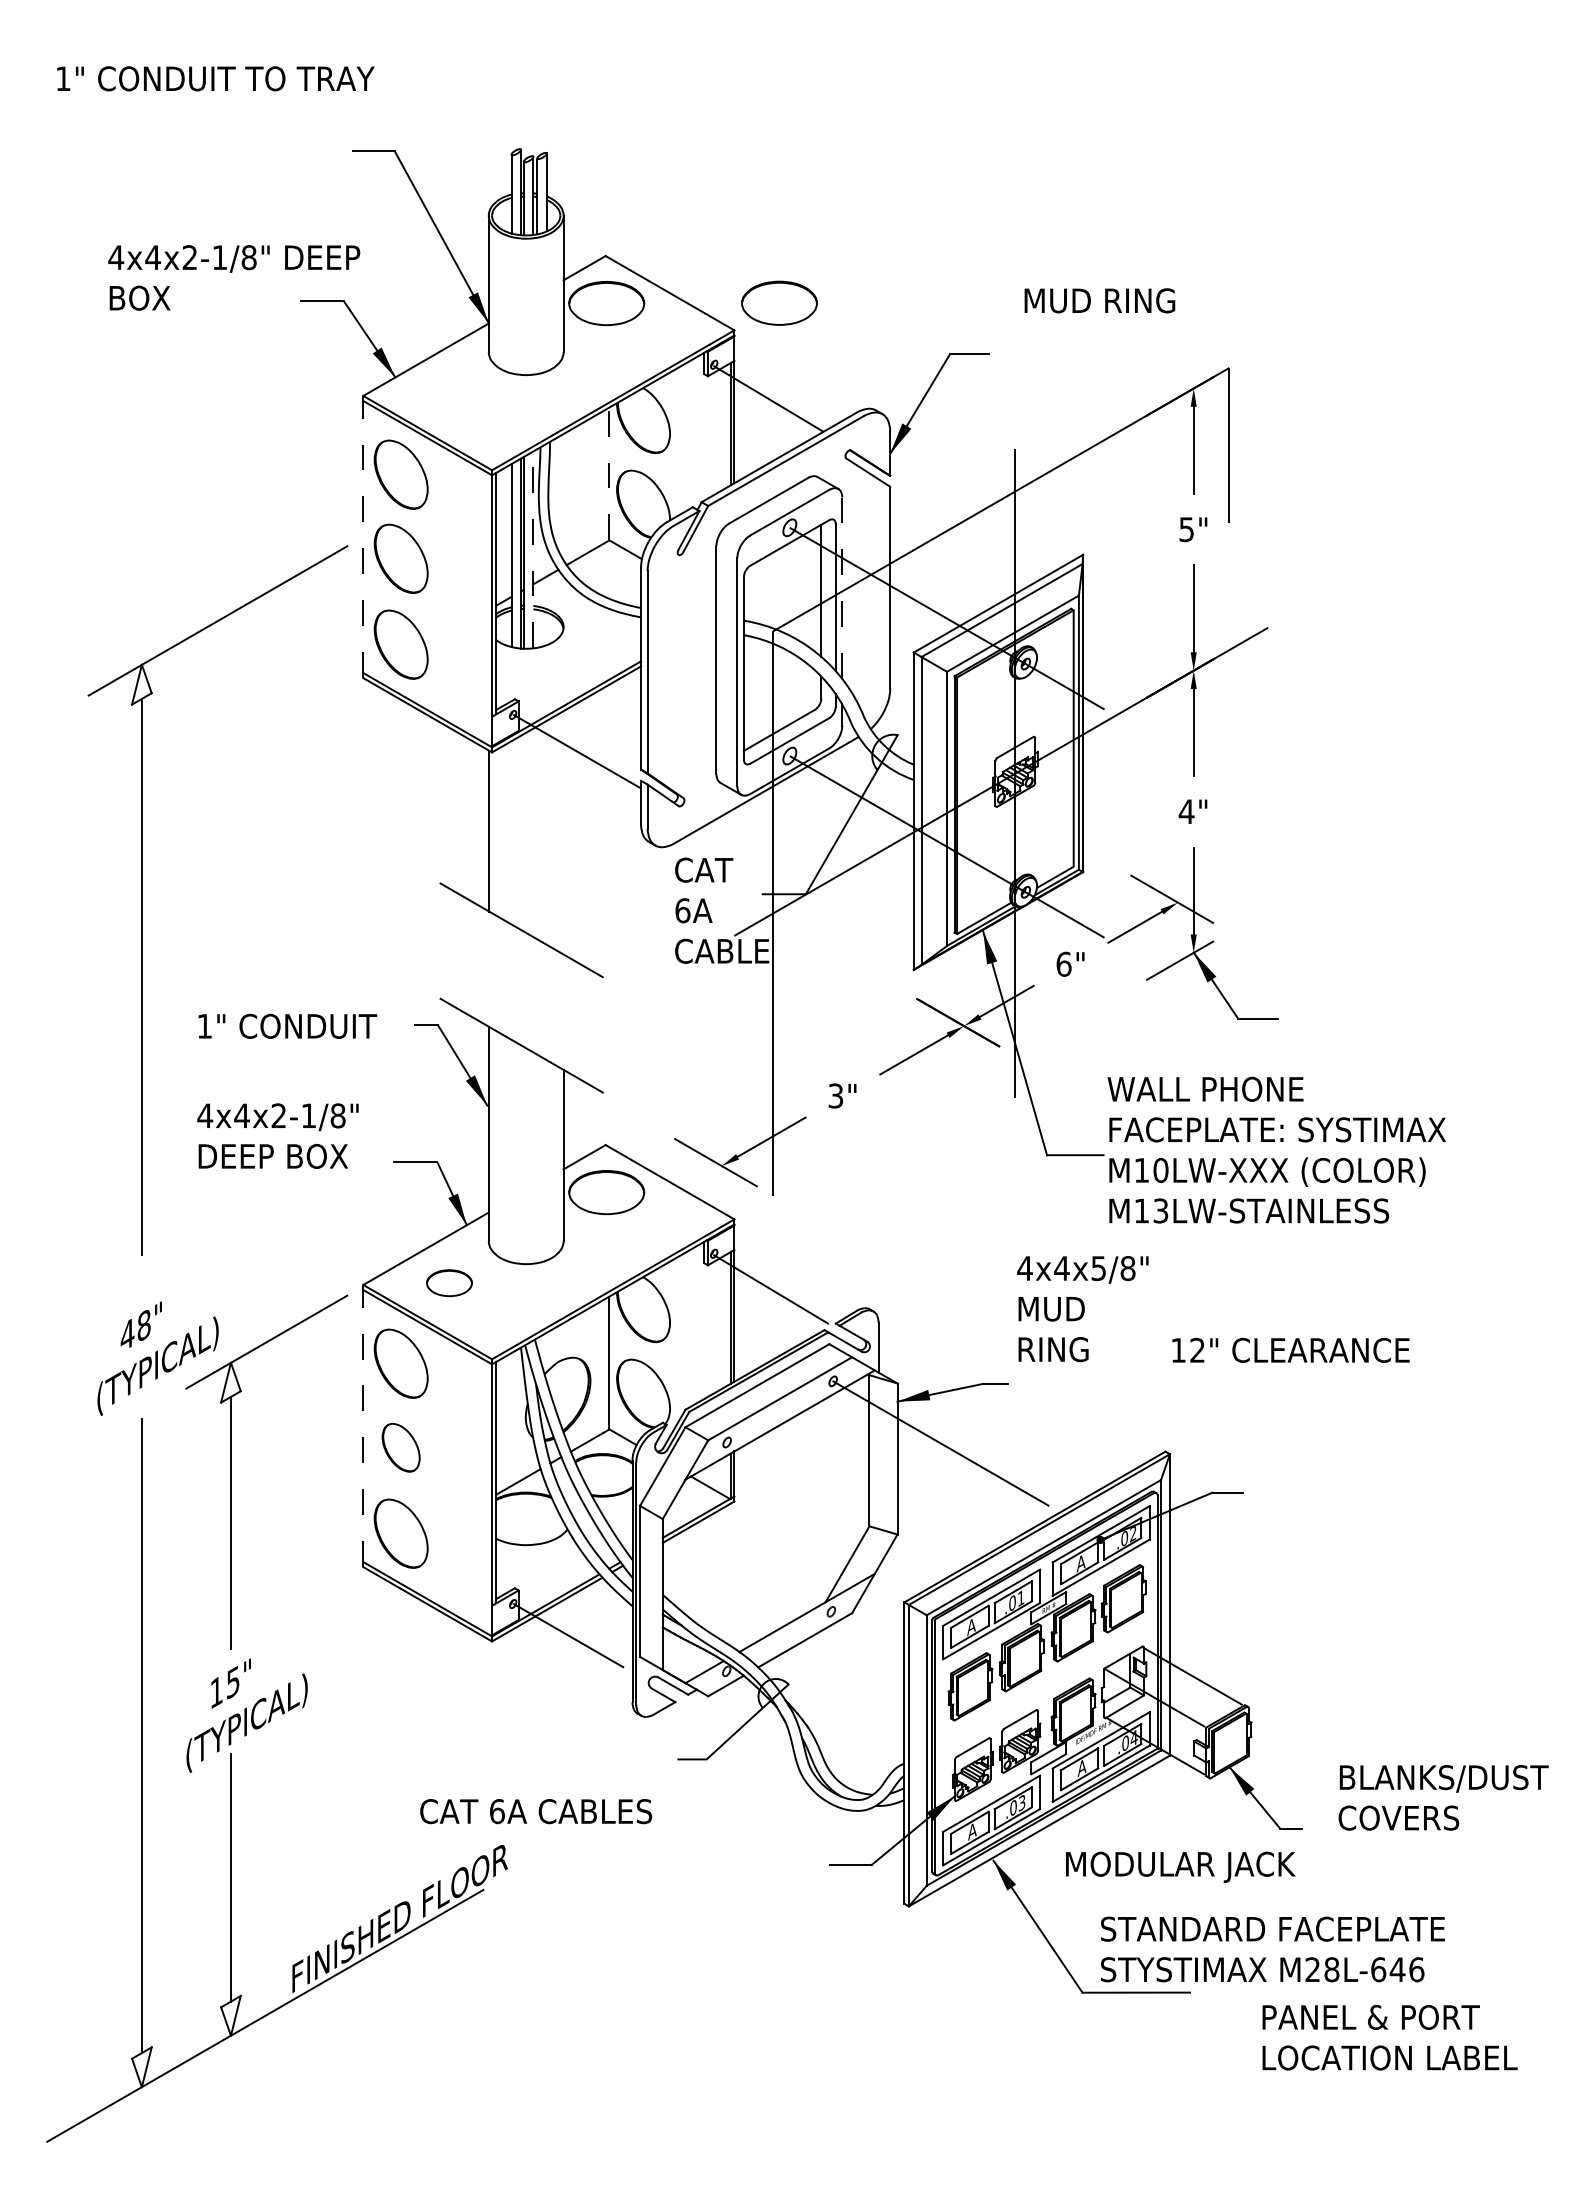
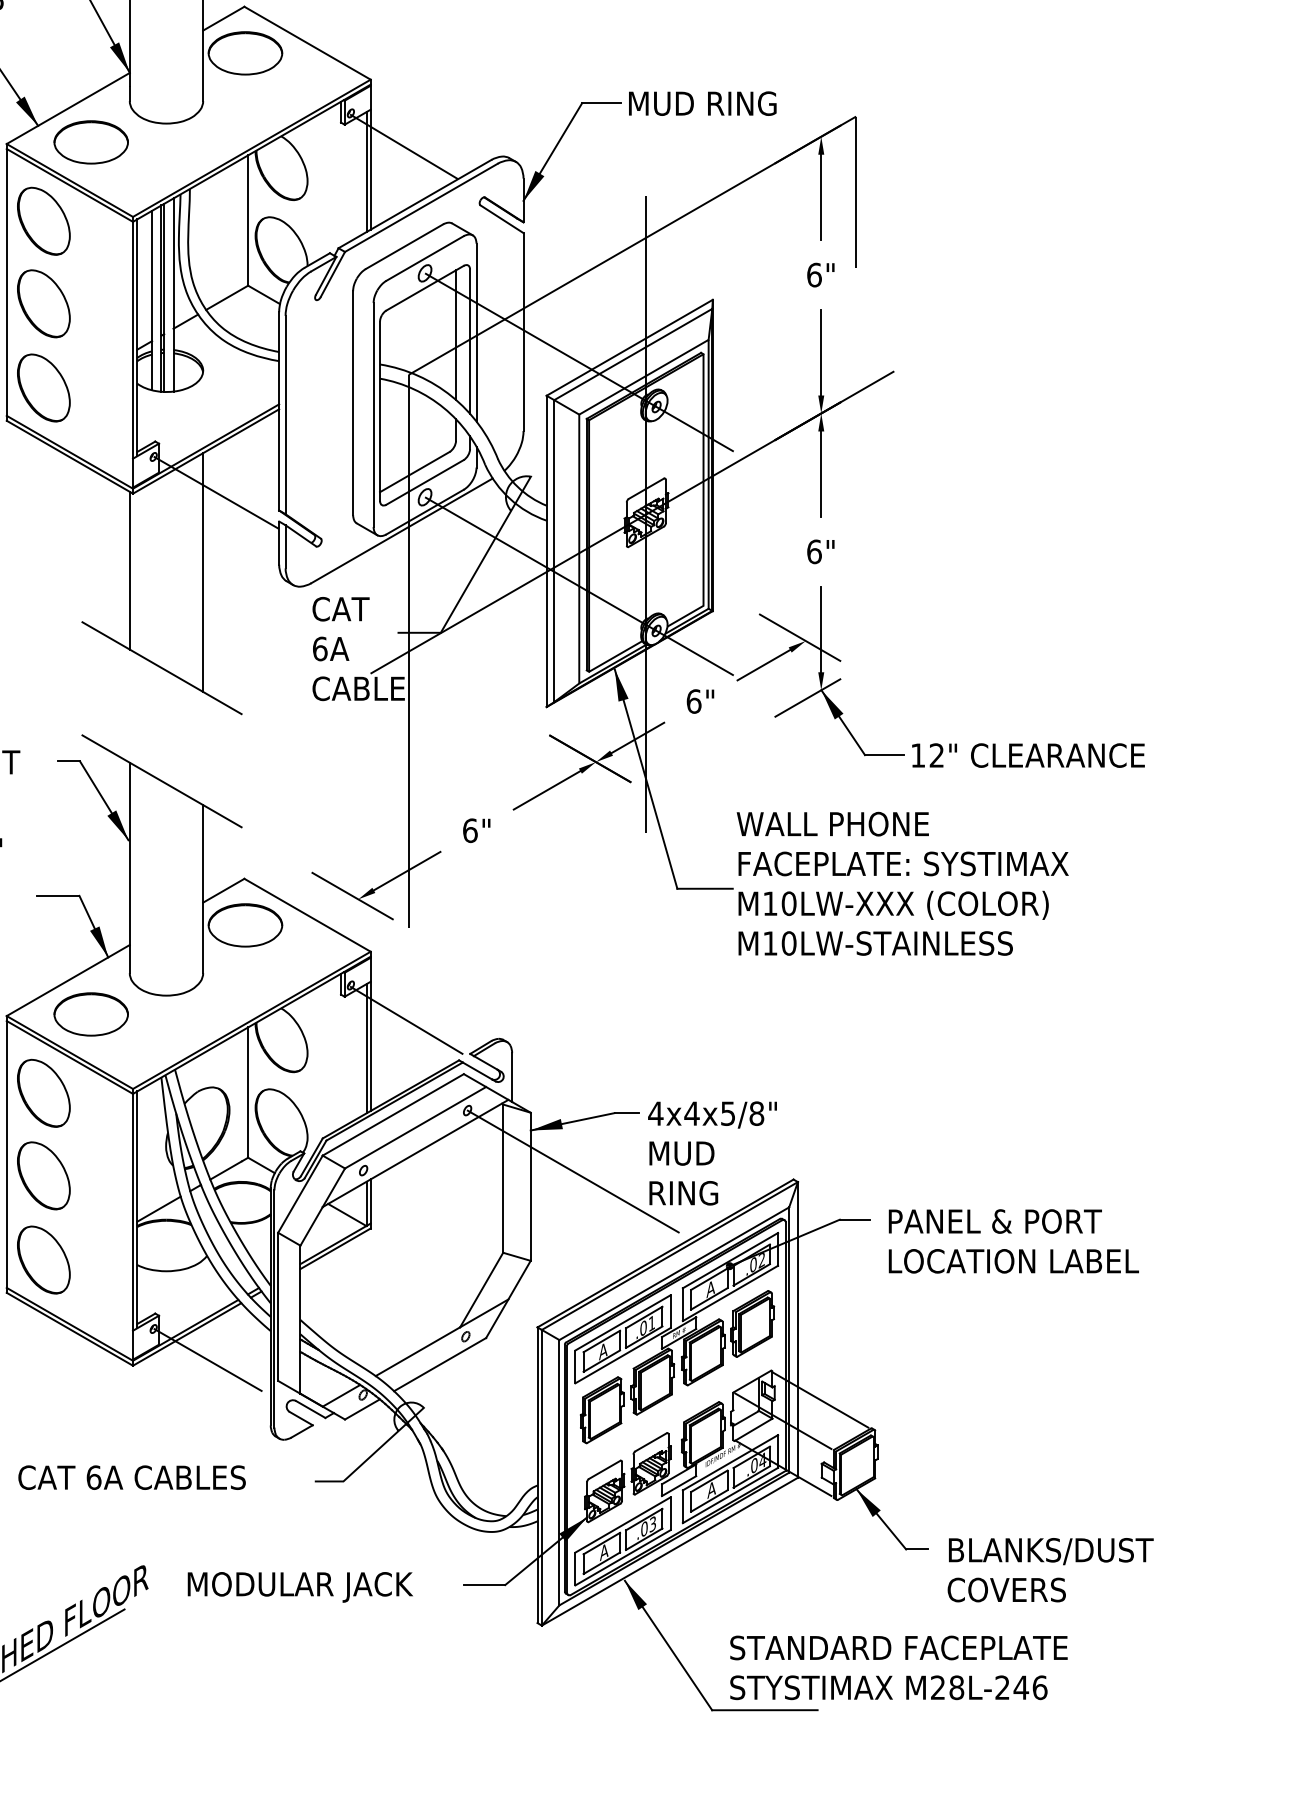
text: (1099, 300) -> (702, 103), moved
part: (779, 302) -> (91, 141), moved
line: (609, 473) -> (248, 220), dashed -> solid
text: (1186, 529) -> (814, 275), 5" -> 6"
line: (363, 536) -> (6, 281), dashed -> solid
line: (533, 549) -> (173, 294), dashed -> solid
line: (842, 588) -> (476, 332), dashed -> solid
text: (1186, 811) -> (814, 551), 4" -> 6"
line: (563, 832) -> (203, 572), added
text: (835, 1095) -> (469, 830), 3" -> 6"
text: (1160, 1210) -> (788, 943), M13LW-STAINLESS -> M10LW-STAINLESS
part: (449, 1282) -> (91, 1013), size x1.67
text: (1082, 1309) -> (712, 1153), moved
text: (1290, 1349) -> (1028, 754), moved
line: (363, 1425) -> (6, 1153), dashed -> solid
part: (400, 1447) -> (43, 1175), size x1.43
text: (1443, 1797) -> (1050, 1569), moved
text: (536, 1811) -> (132, 1477), moved
text: (1180, 1867) -> (300, 1587), moved
text: (1378, 1969) -> (1002, 1687), M28L-646 -> M28L-246
text: (1389, 2037) -> (1013, 1241), moved

